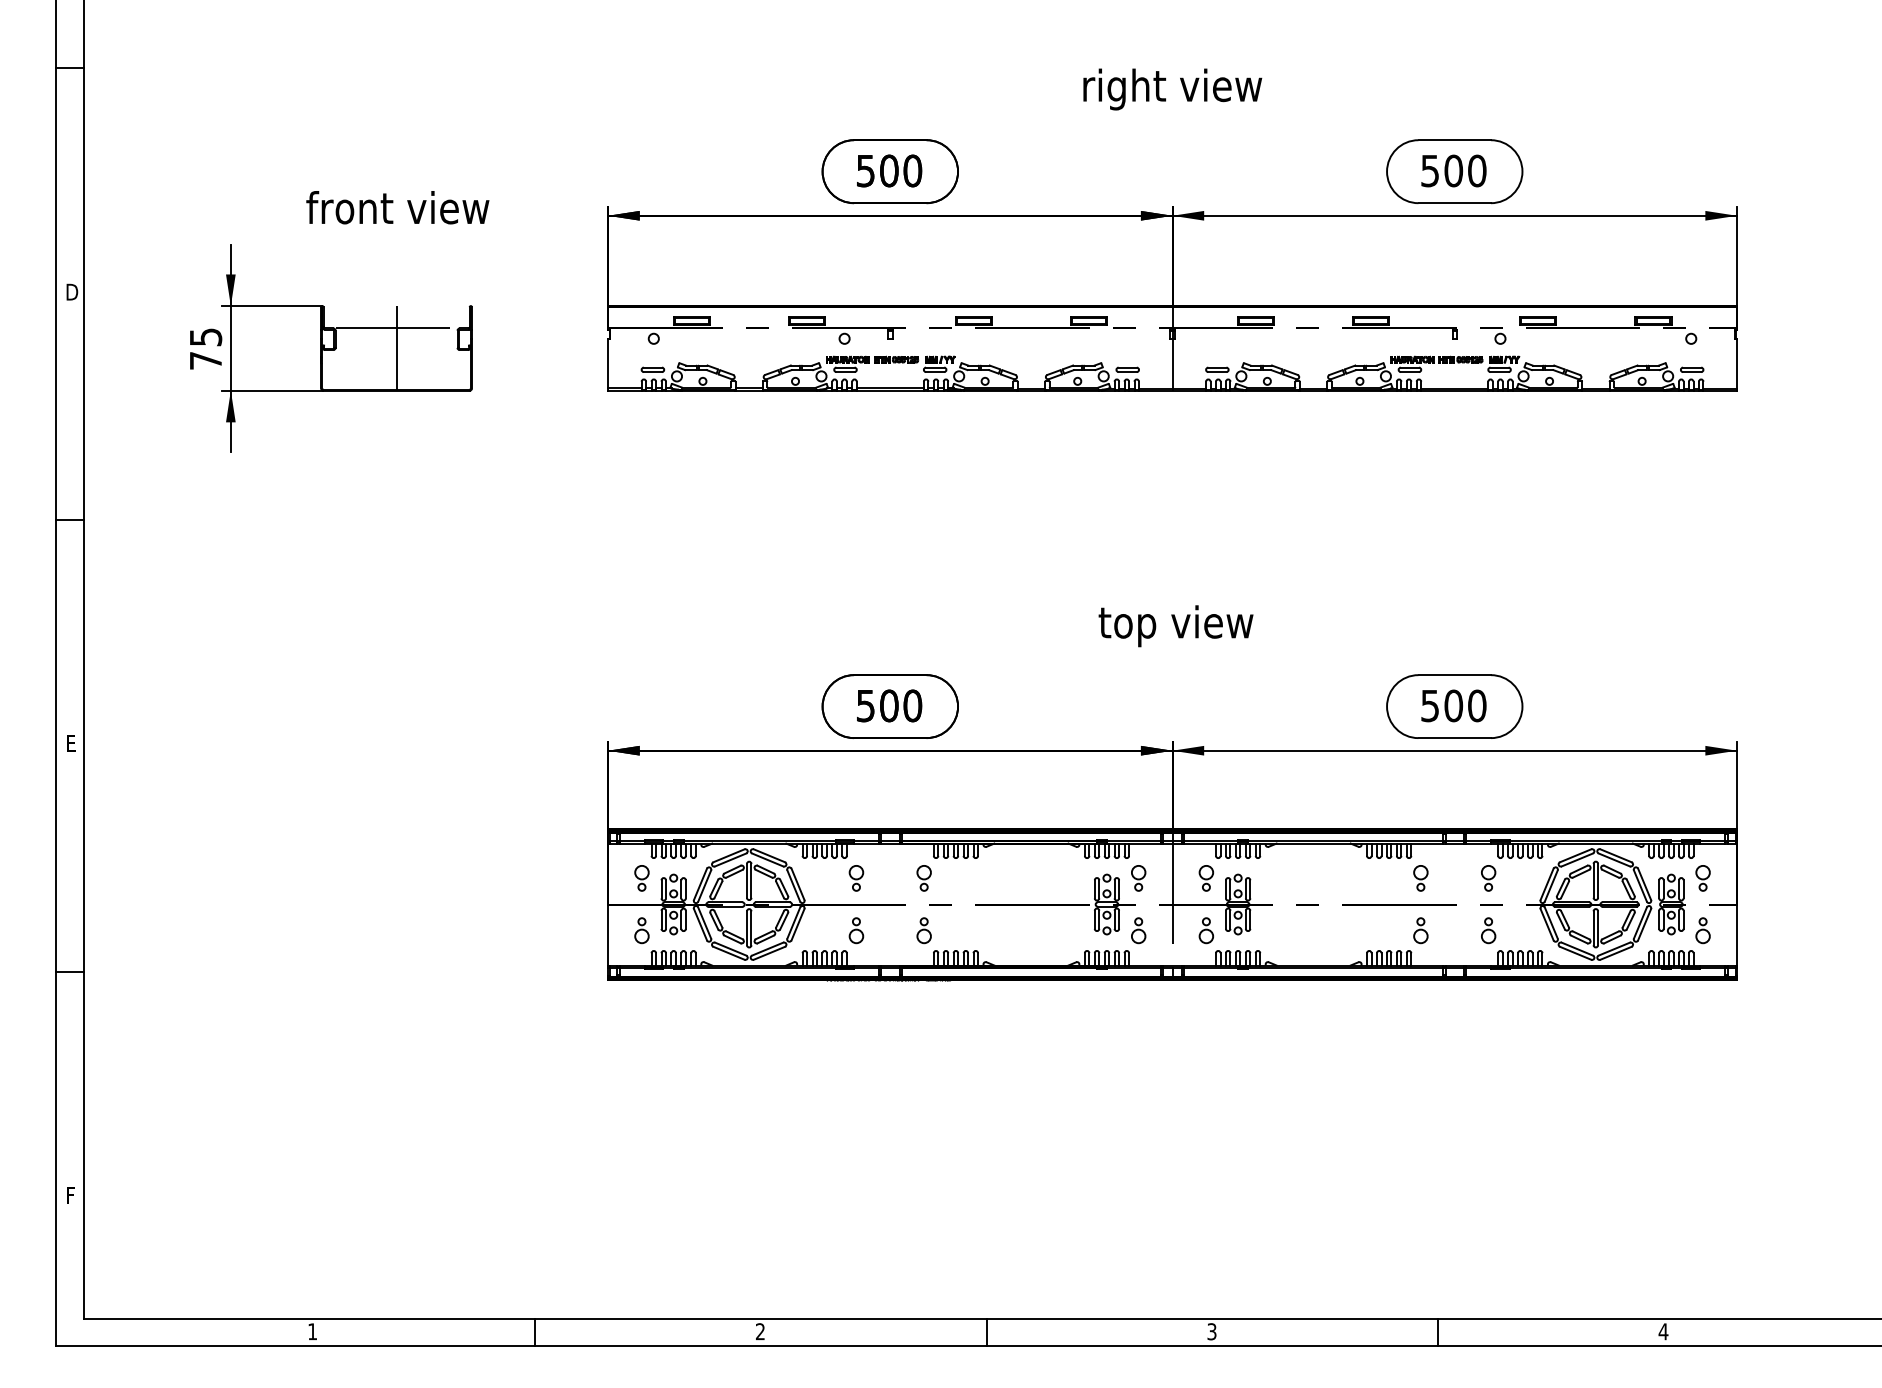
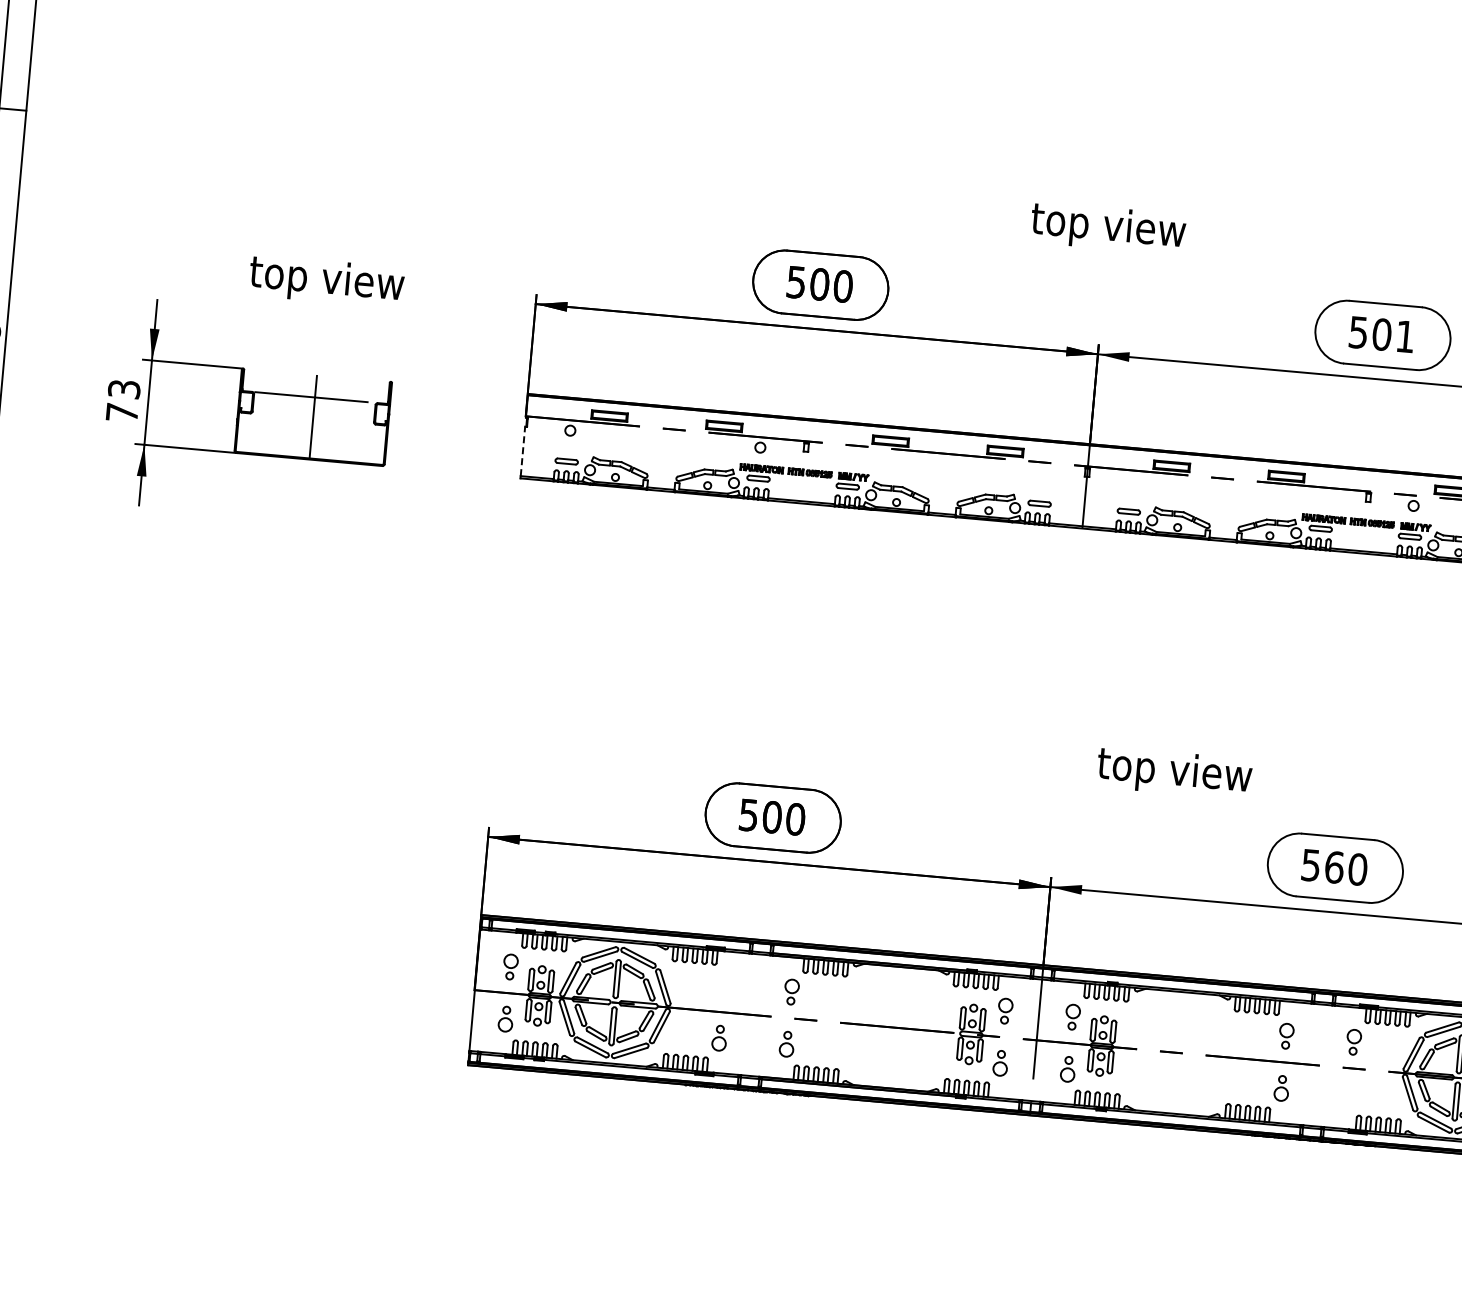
text: (1172, 89) -> (1109, 228), right view -> top view
text: (1477, 170) -> (1405, 336), 500 -> 501
text: (397, 211) -> (326, 281), front view -> top view
text: (205, 336) -> (124, 388), 75 -> 73
line: (608, 363) -> (523, 451), solid -> dashed
text: (1175, 626) -> (1173, 773), moved
text: (1453, 705) -> (1334, 867), 500 -> 560
part: (856, 878) -> (724, 986), removed
part: (1488, 930) -> (1349, 1094), removed

